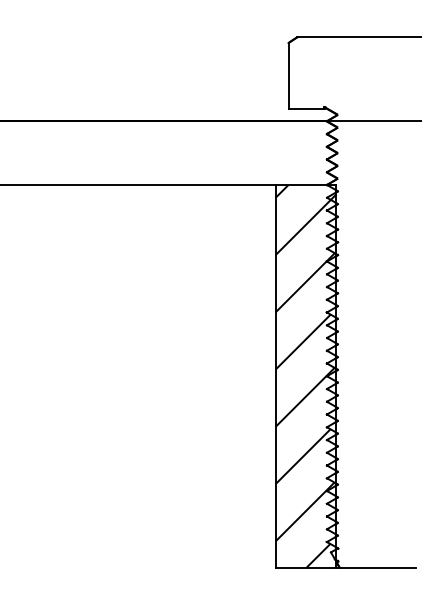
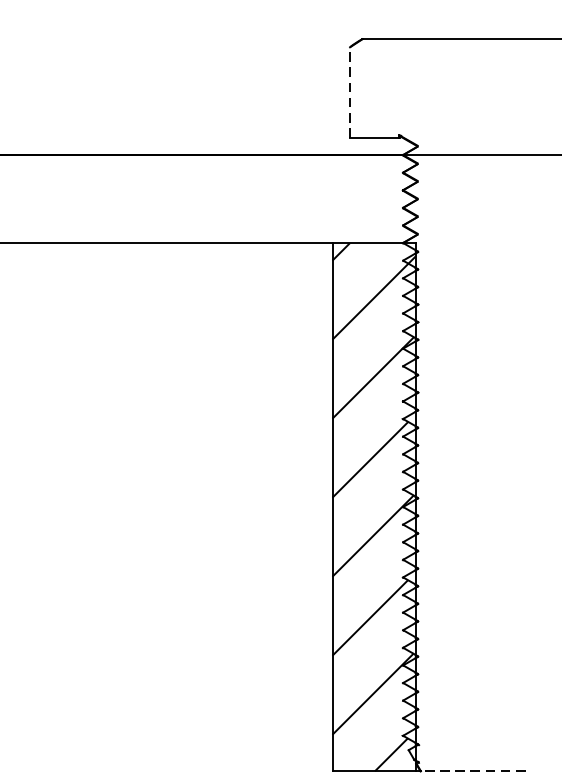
line: (288, 75) -> (350, 91), solid -> dashed
line: (377, 567) -> (472, 770), solid -> dashed

